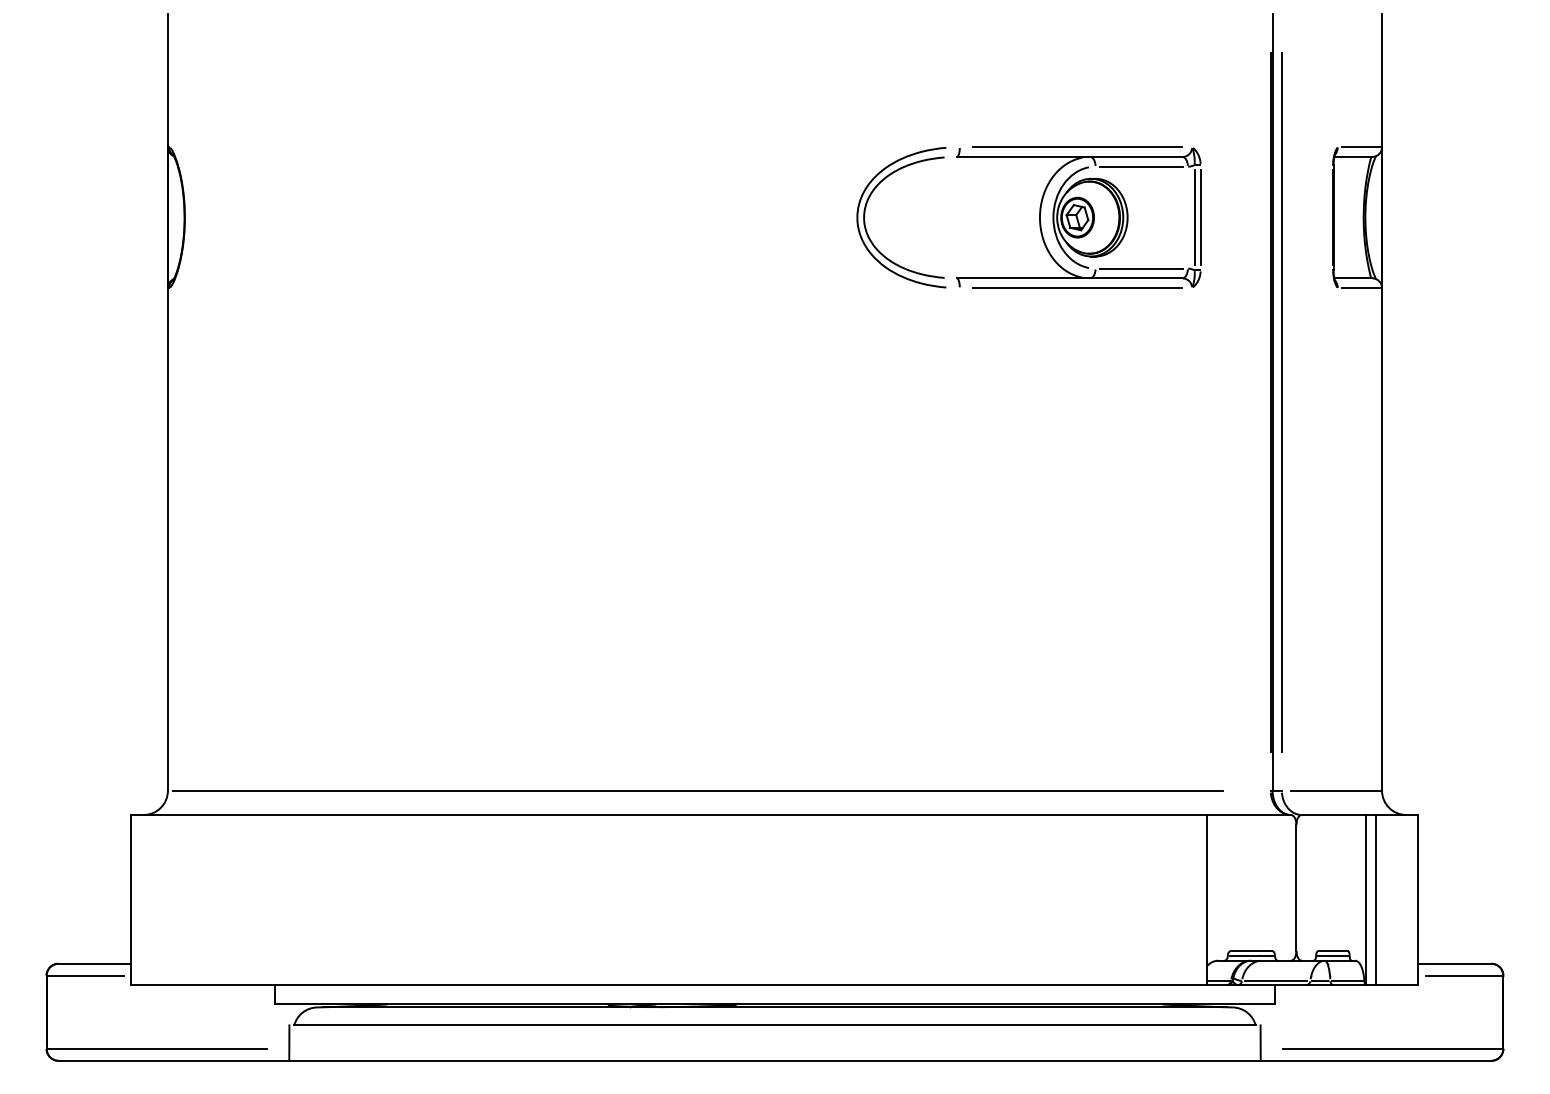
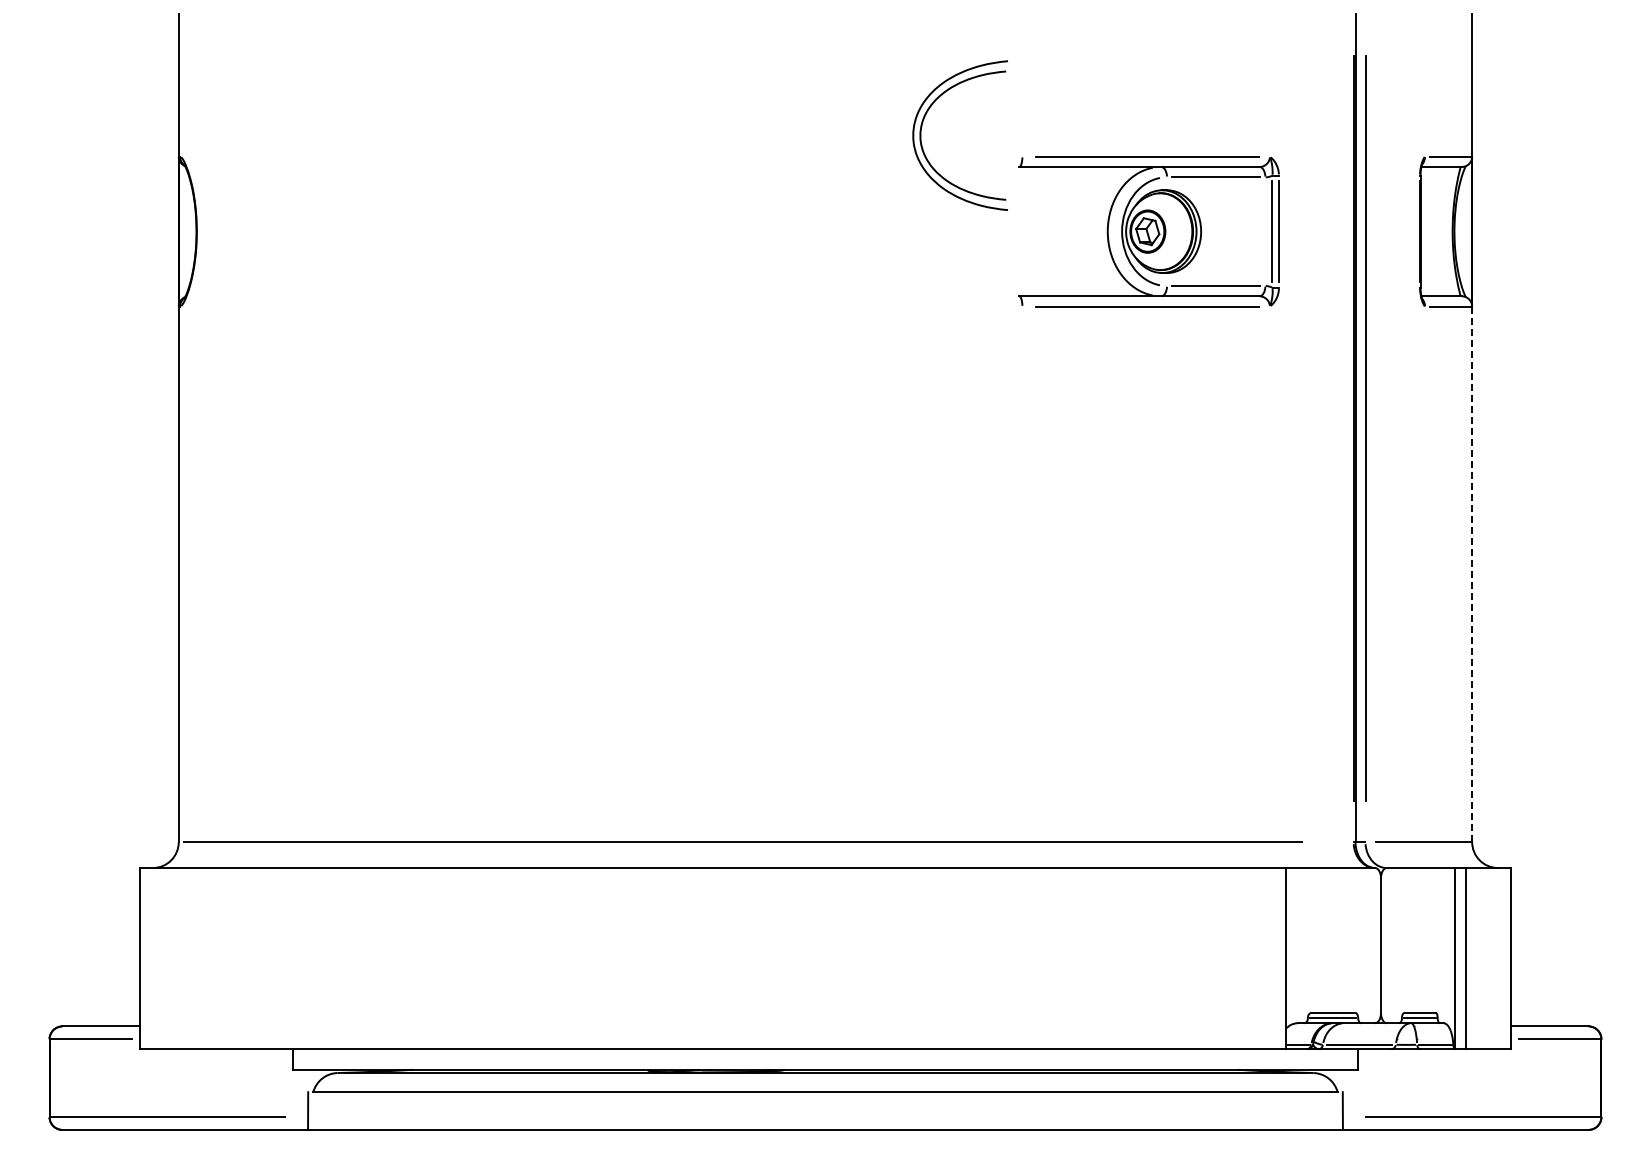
part: (866, 210) -> (922, 127), moved
line: (1382, 539) -> (1472, 574), solid -> dashed

